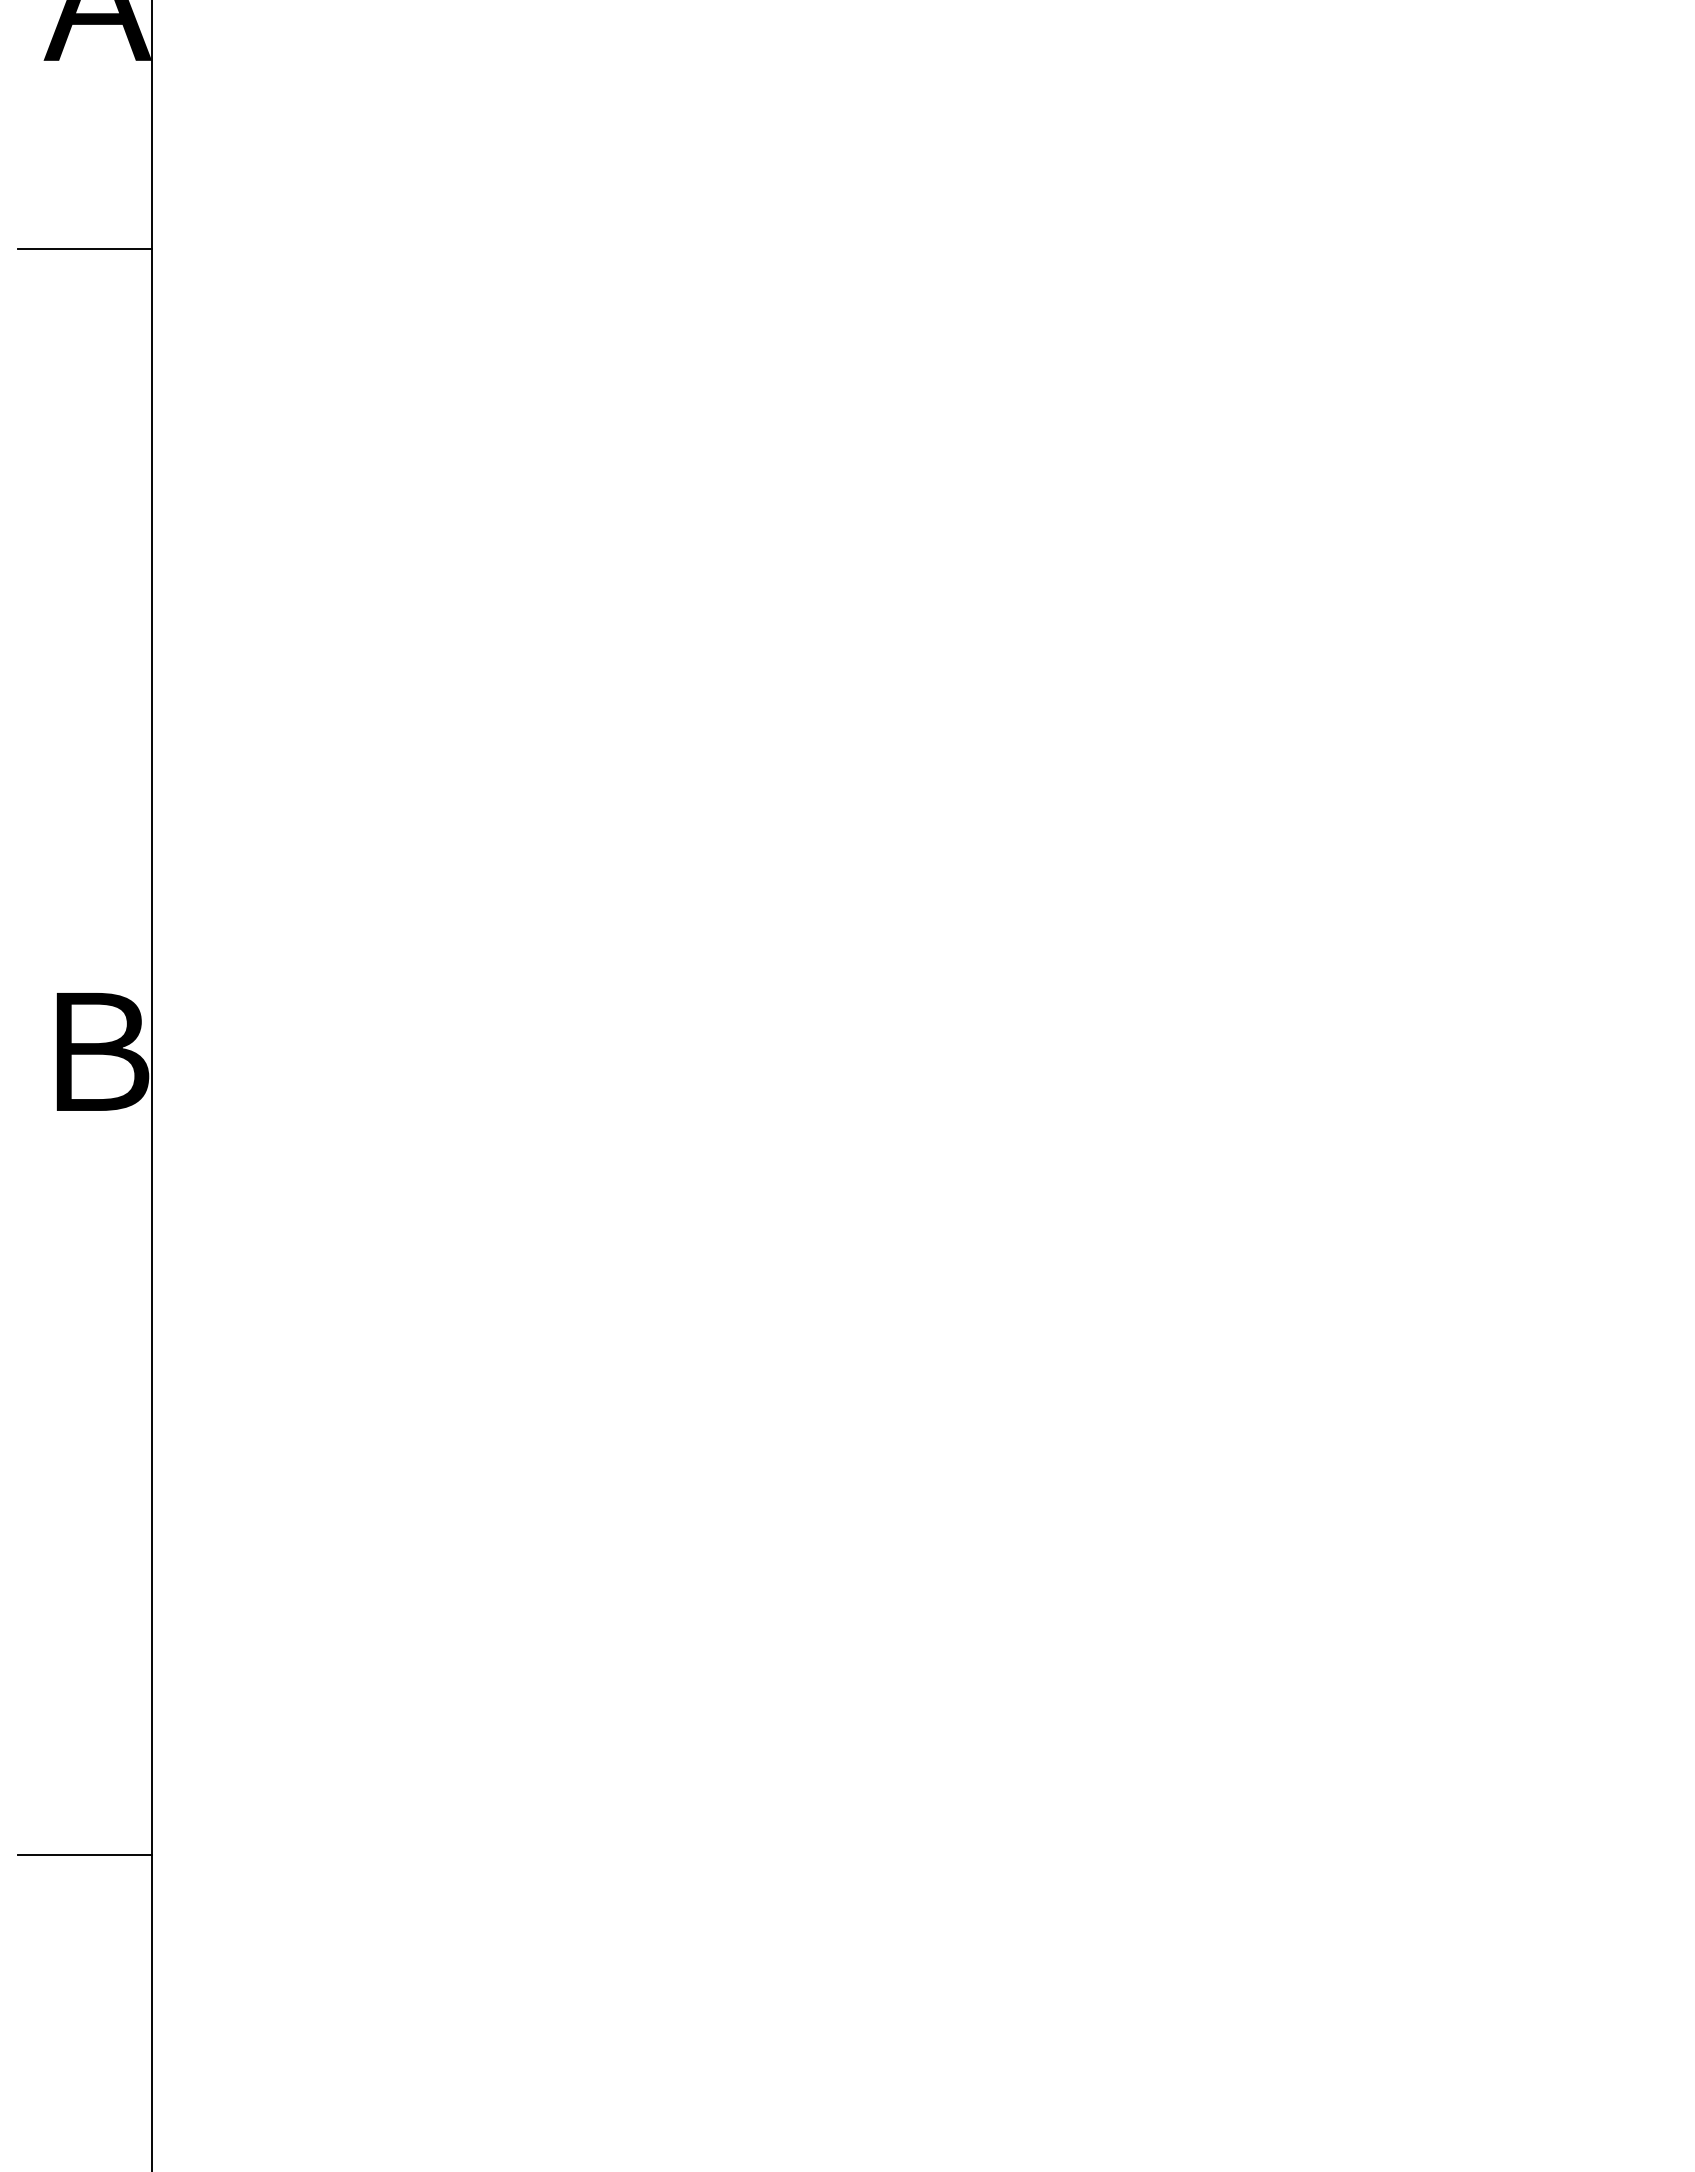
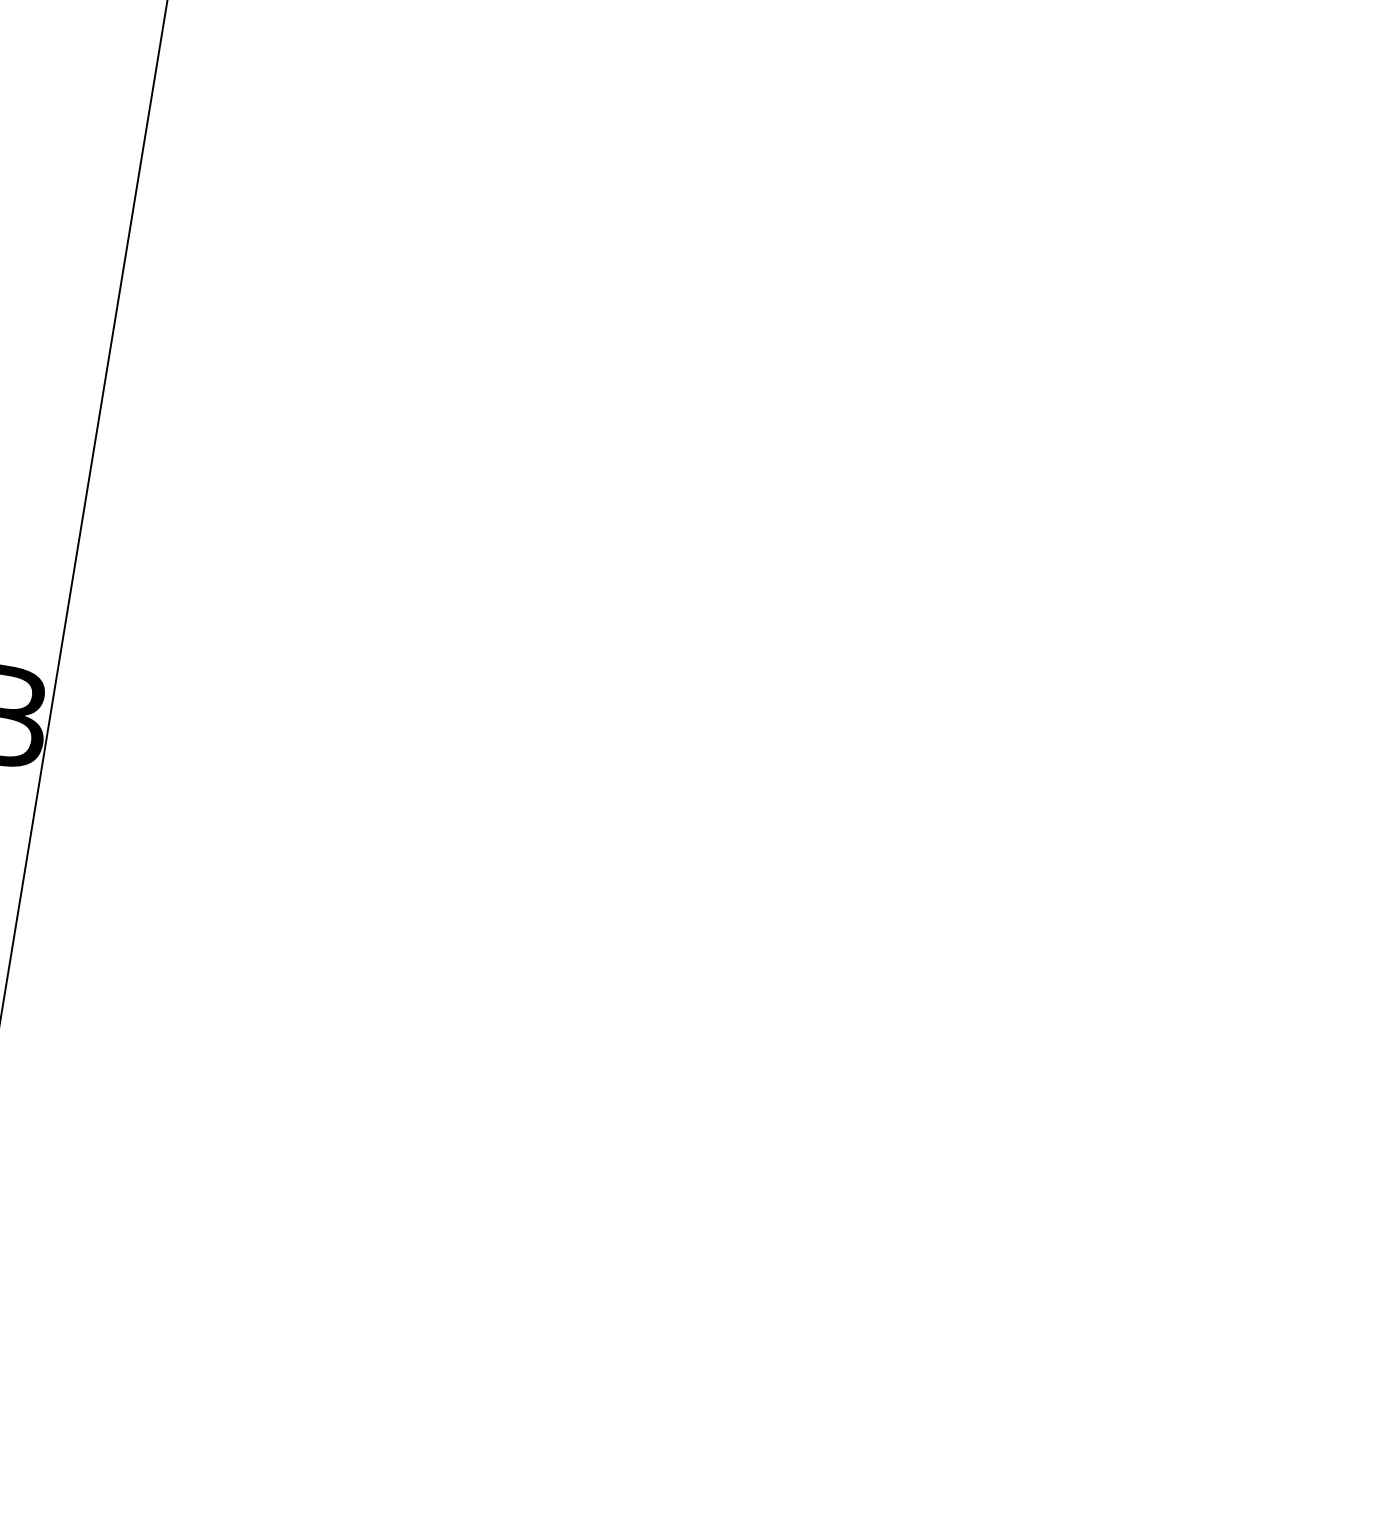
line: (85, 249) -> (103, 43), removed

